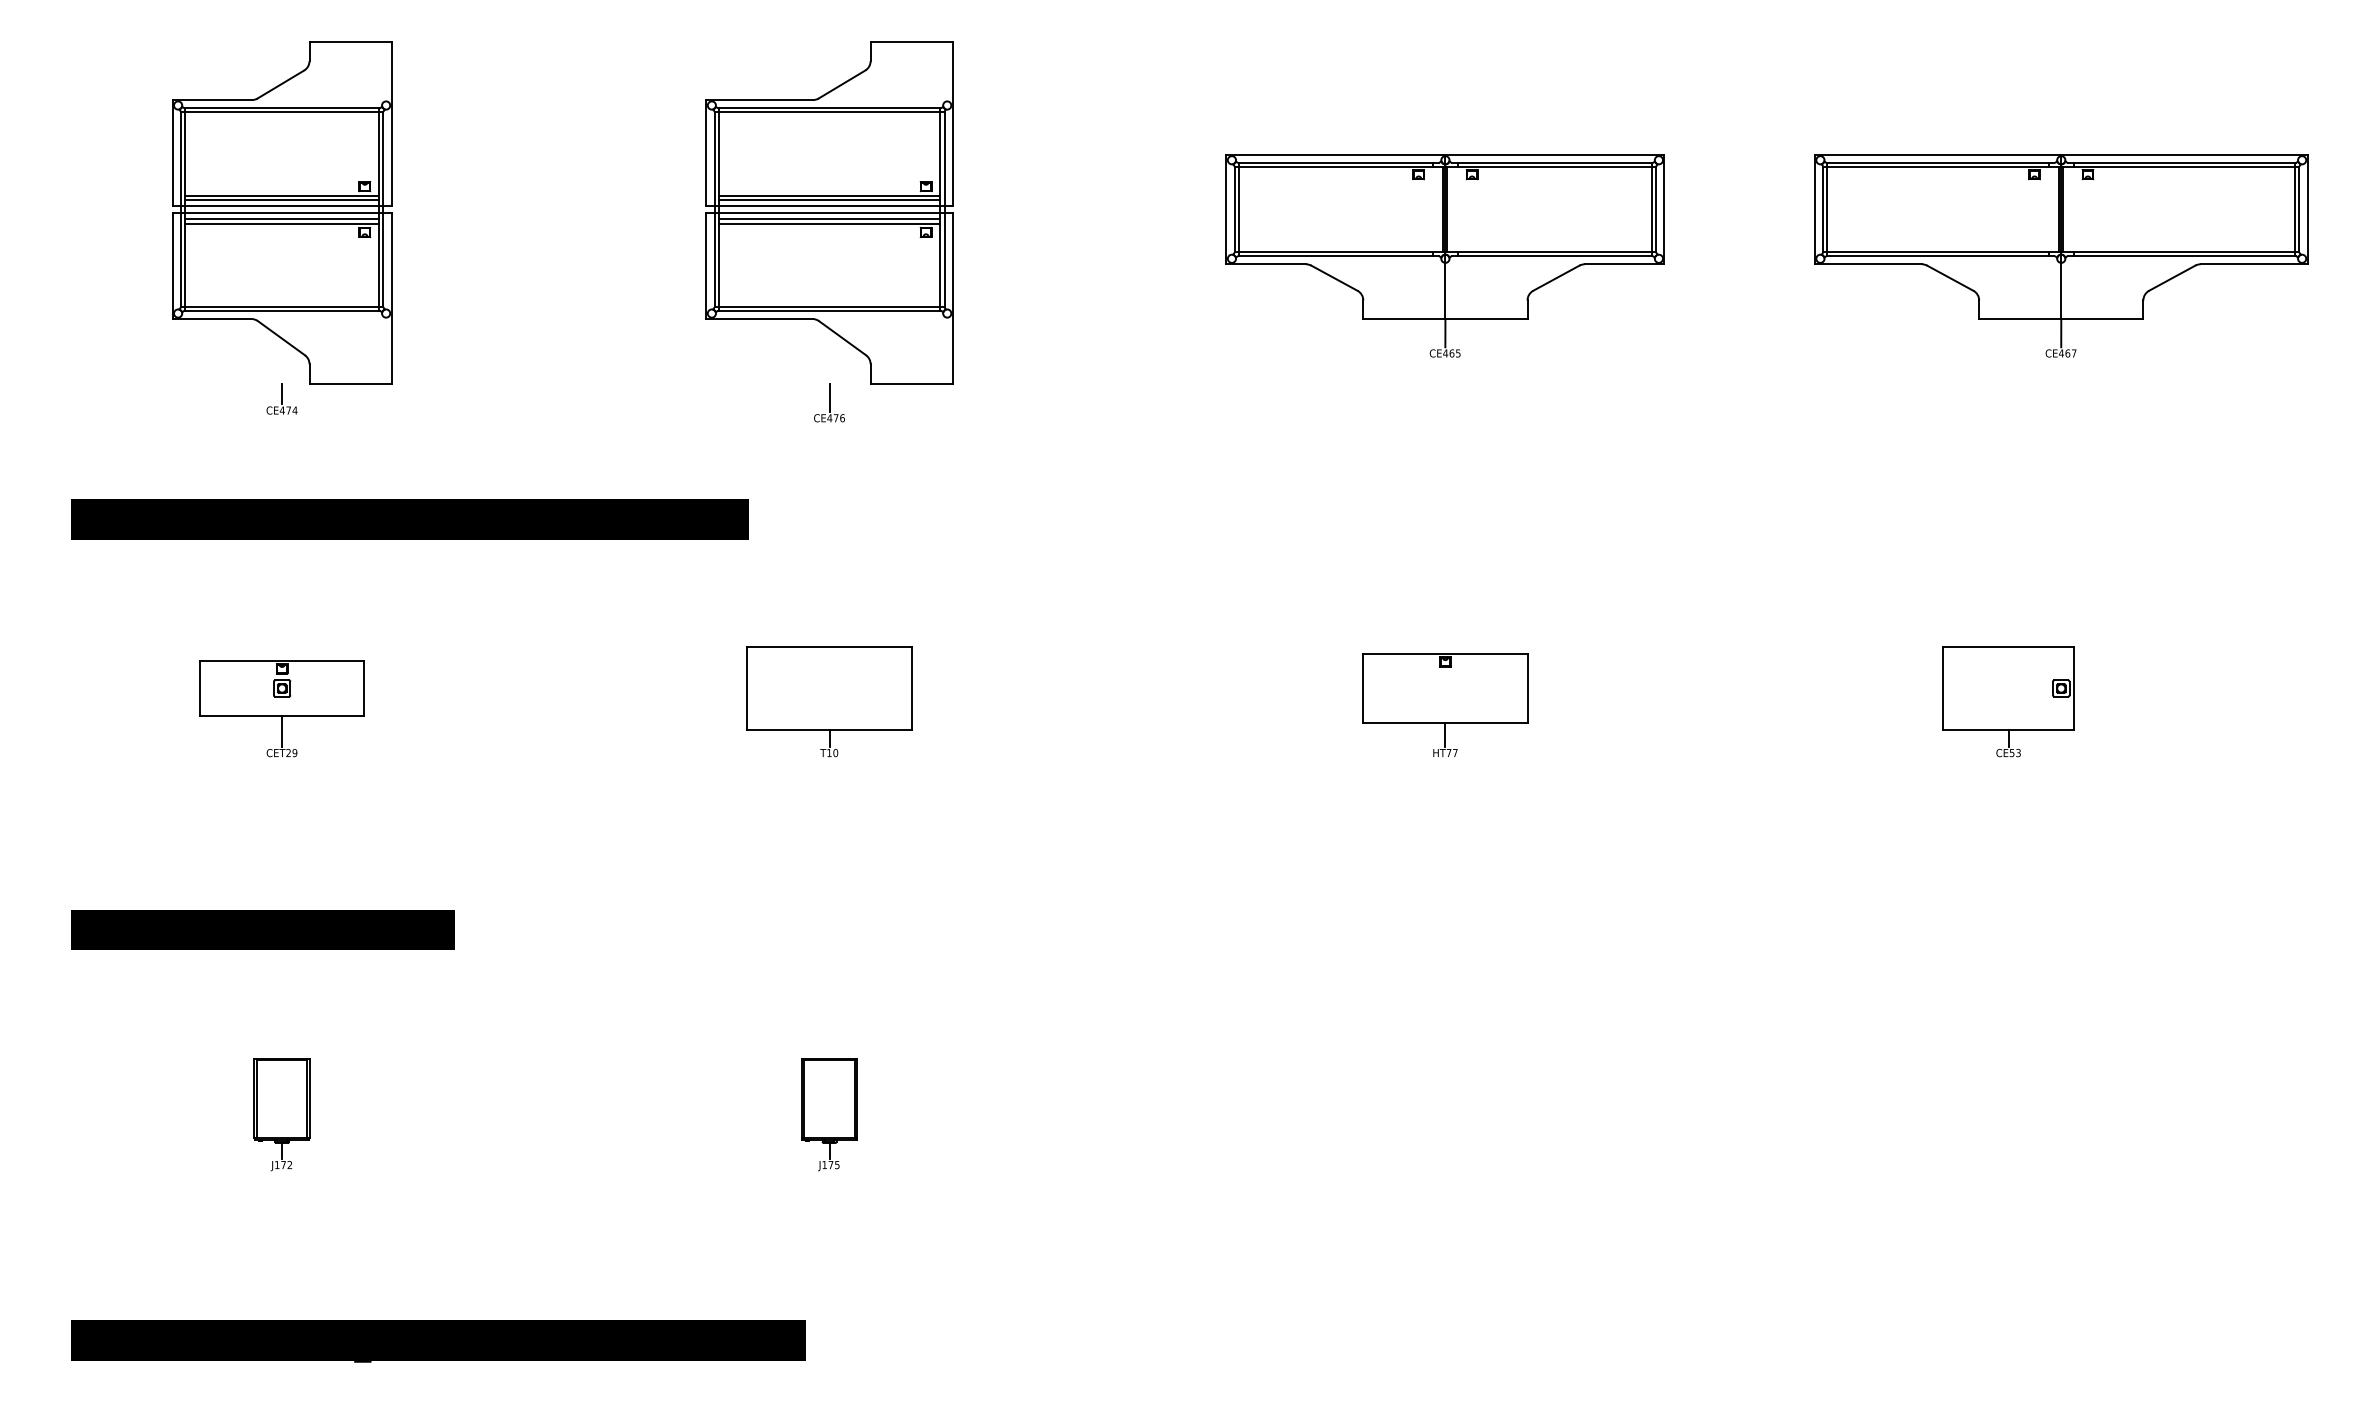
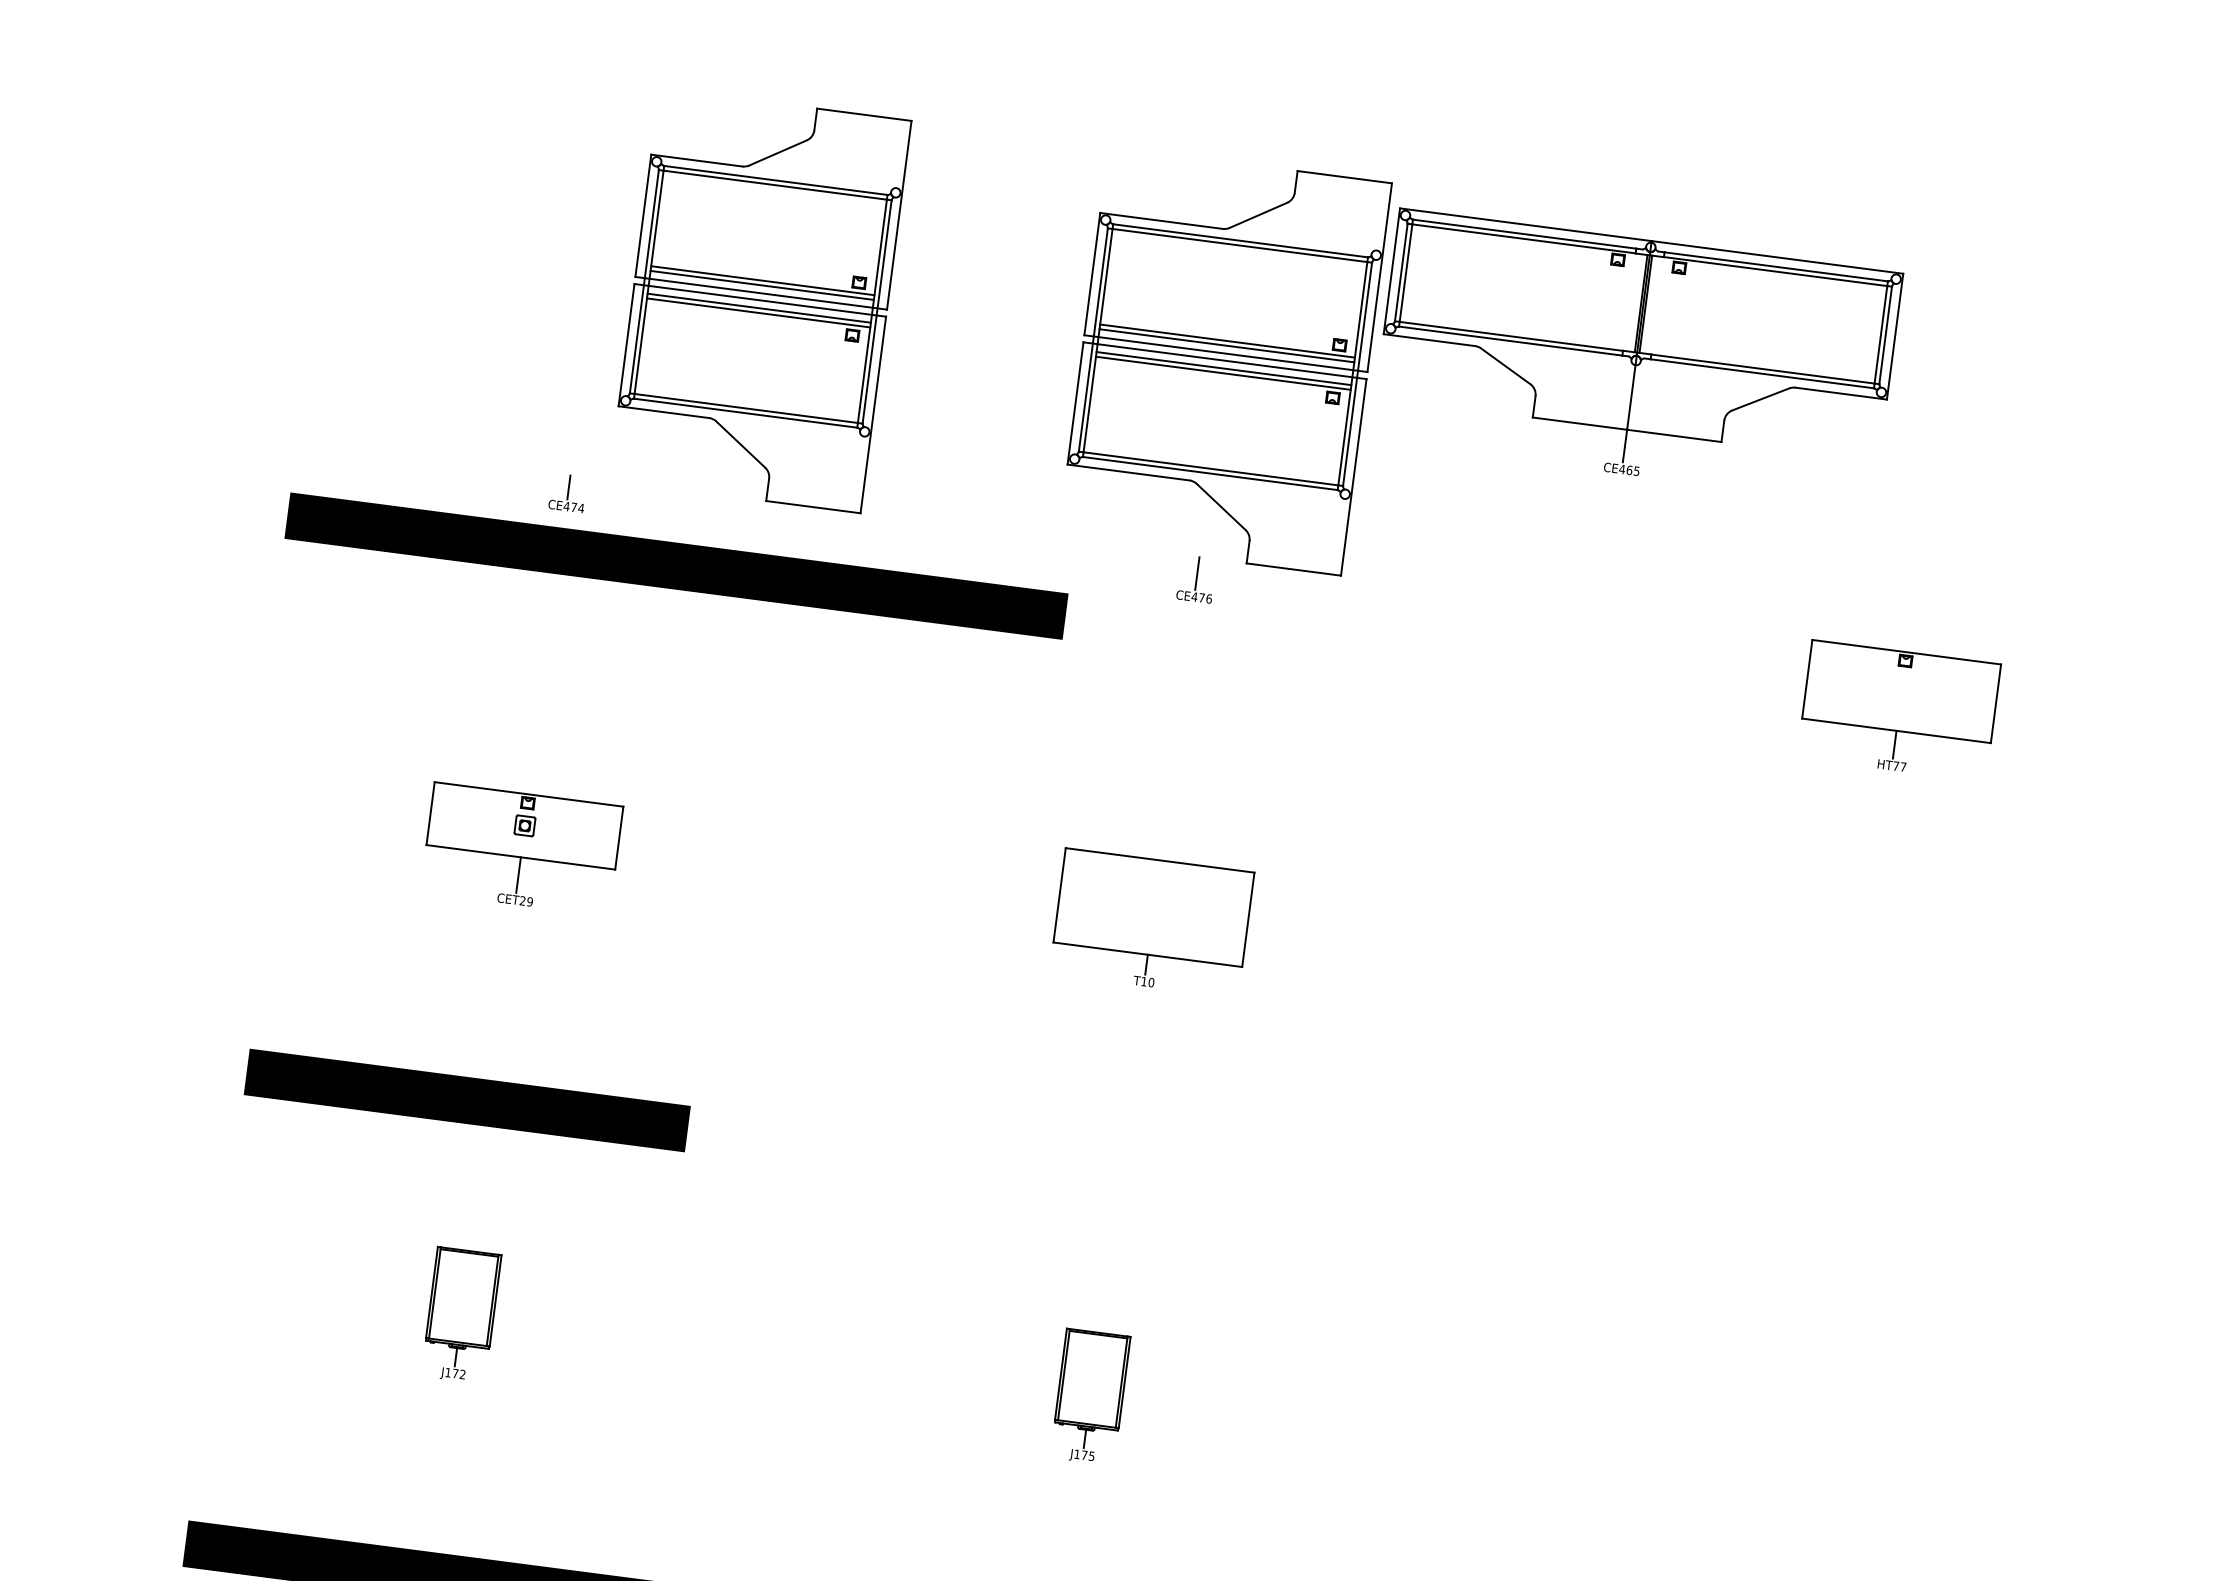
part: (282, 212) -> (760, 300), moved
part: (1444, 255) -> (1635, 356), moved
part: (409, 519) -> (675, 566), moved
part: (1445, 704) -> (1899, 709), moved

